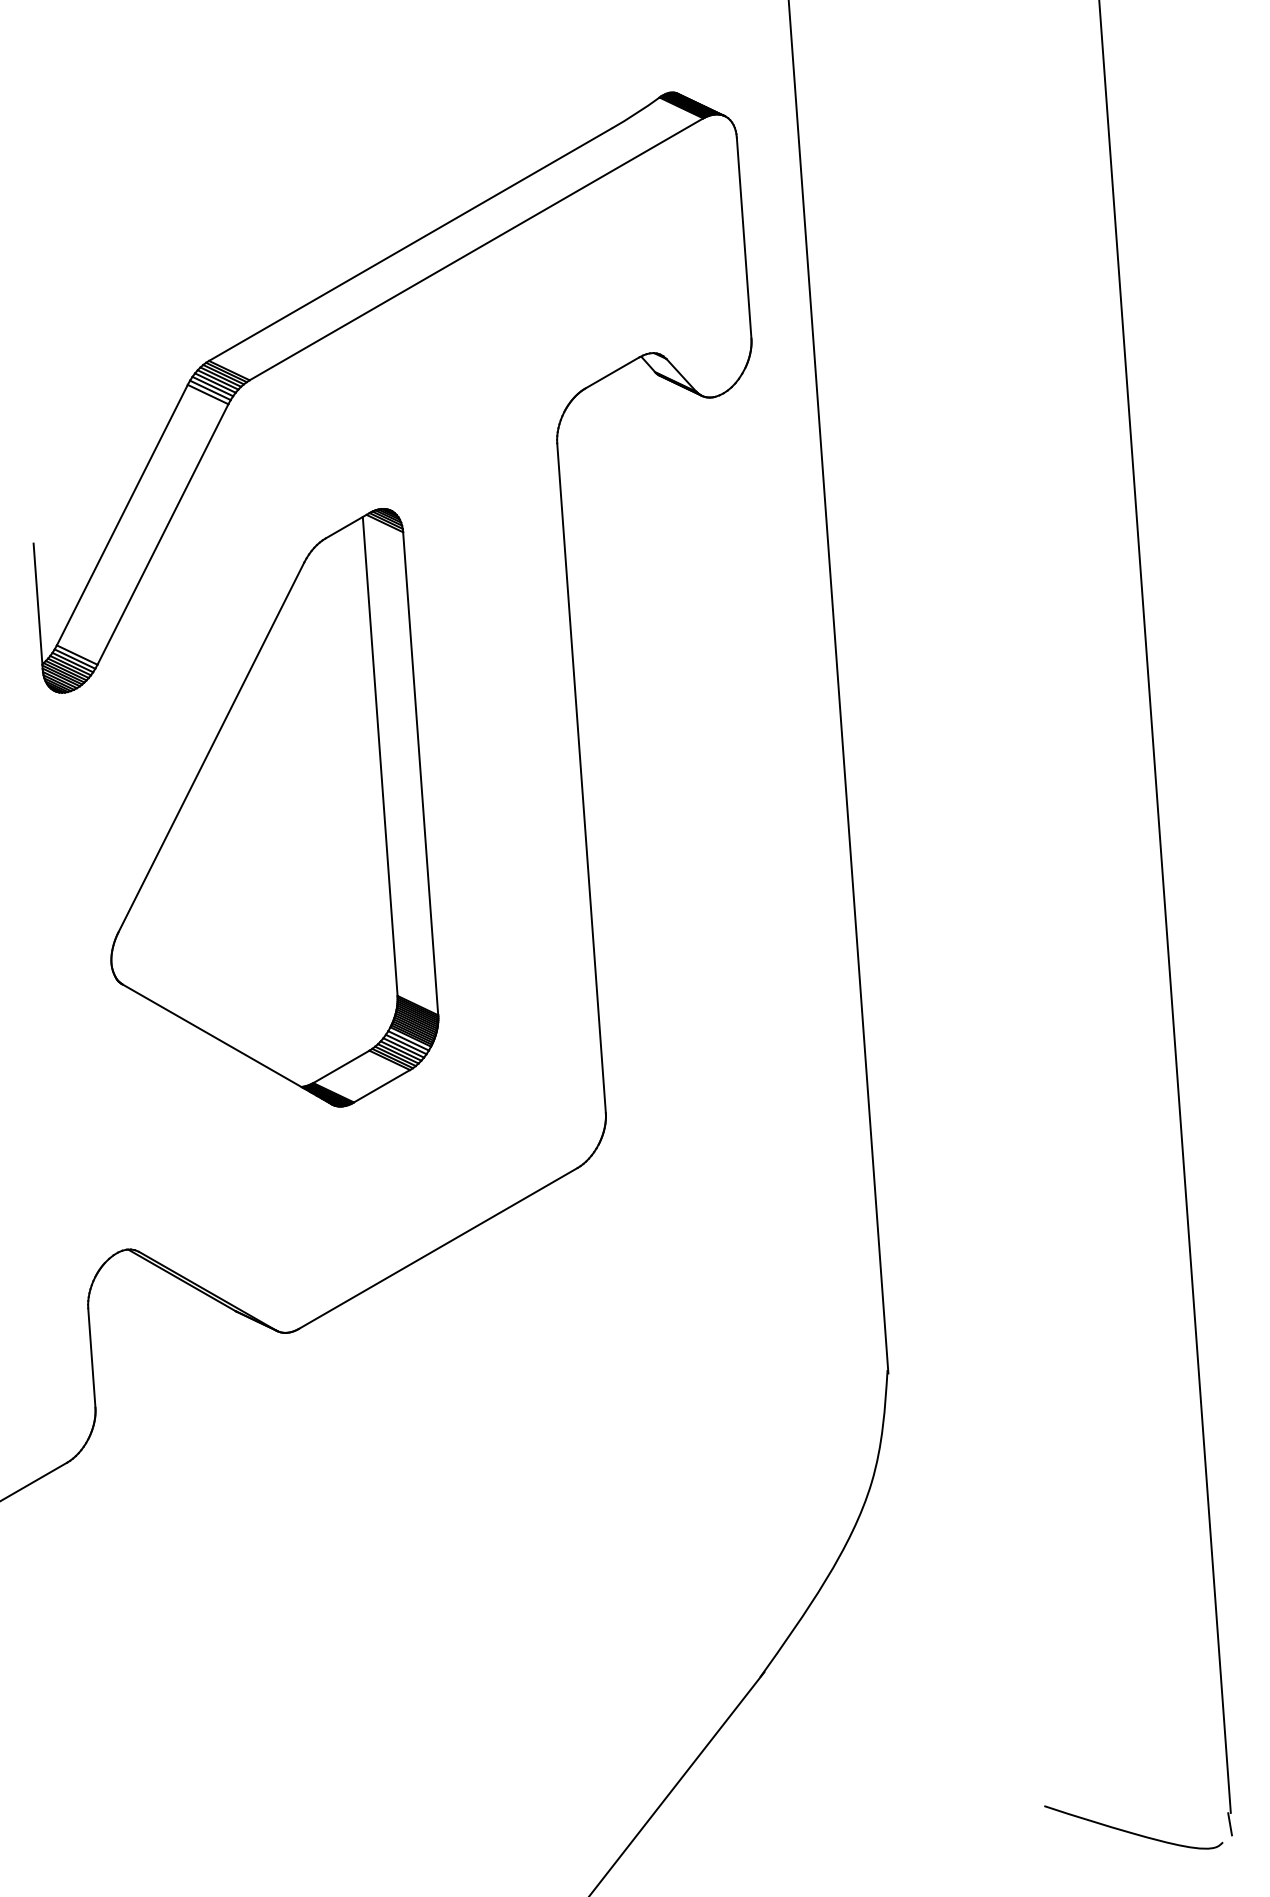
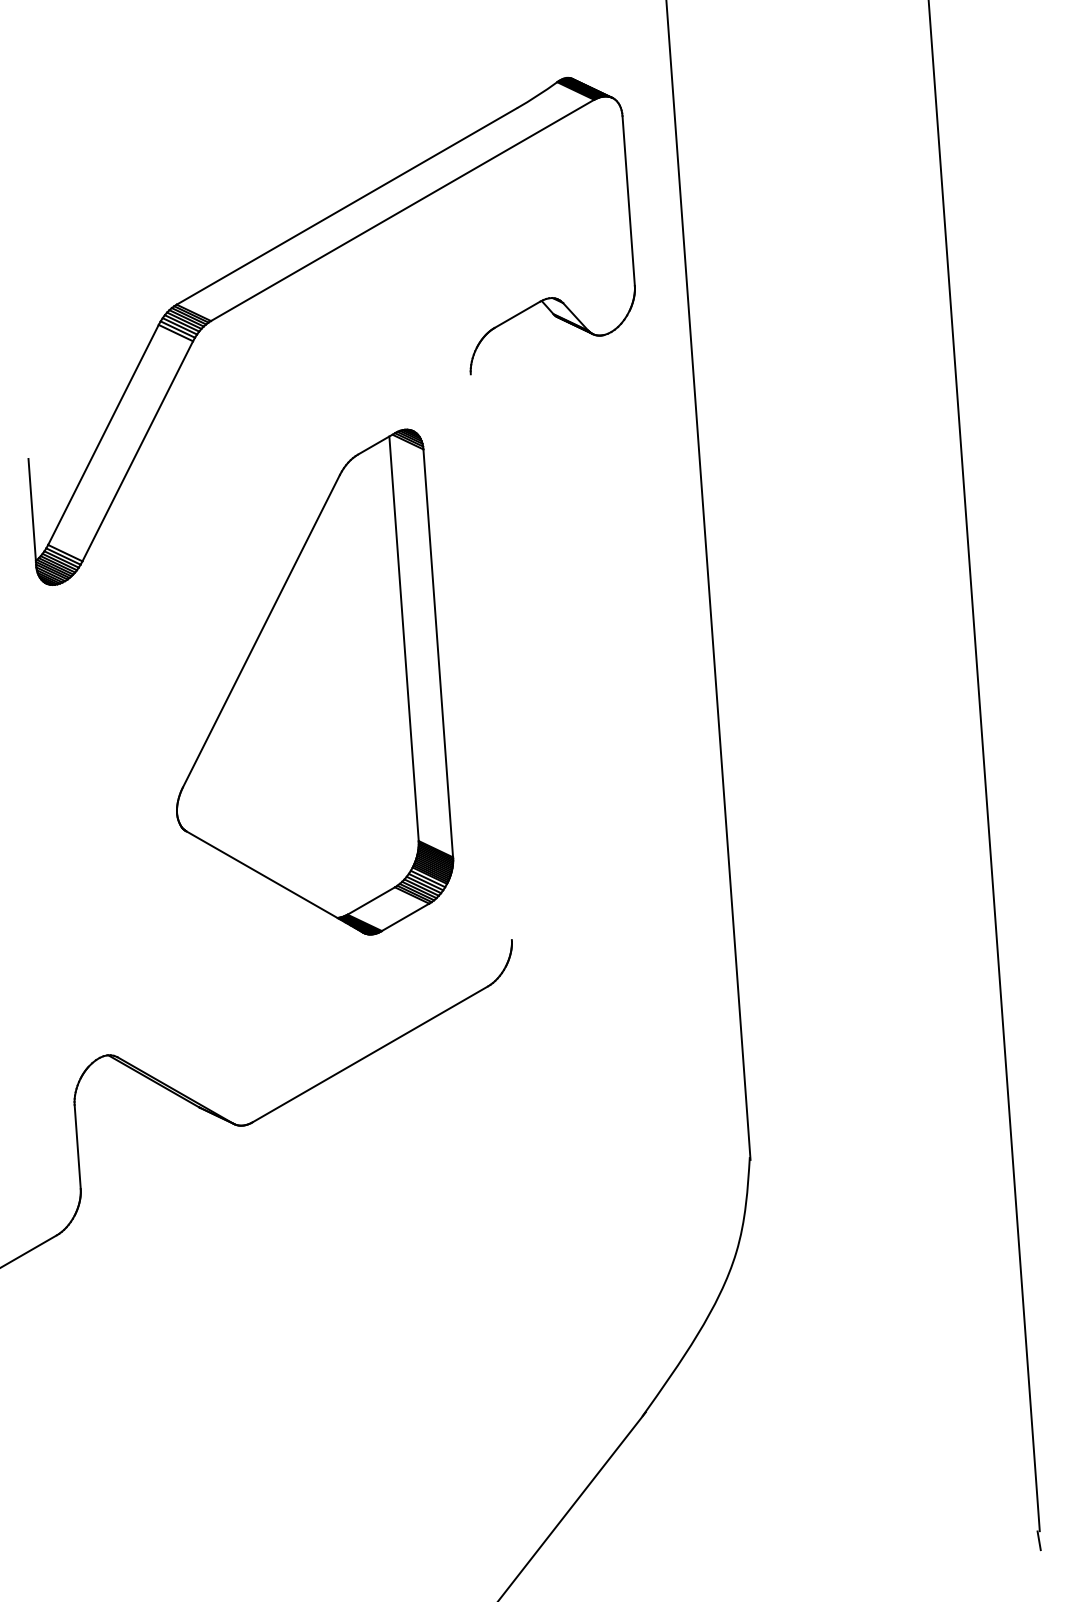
line: (581, 778) -> (491, 657), removed
part: (274, 807) -> (314, 681), moved
curve: (1130, 1831) -> (955, 1546), removed

